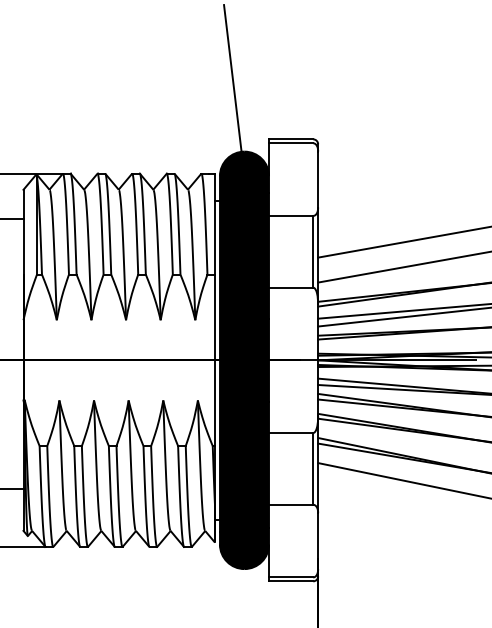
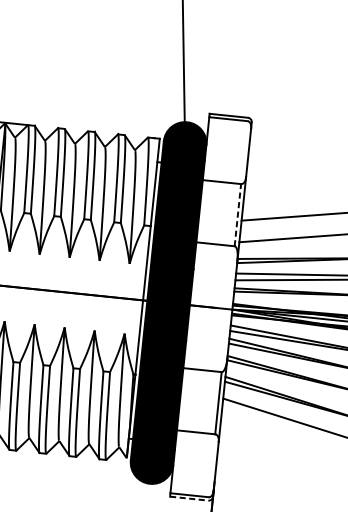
line: (313, 251) -> (238, 214), solid -> dashed
line: (291, 581) -> (189, 498), solid -> dashed

